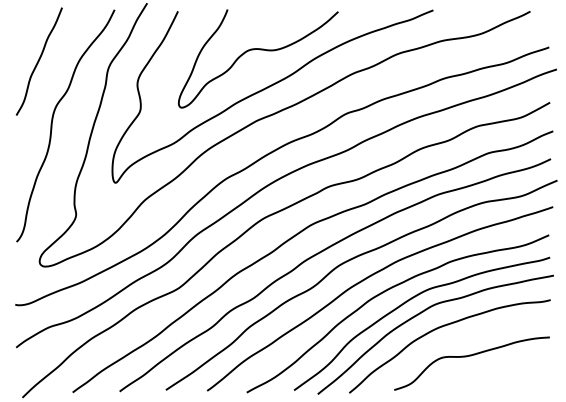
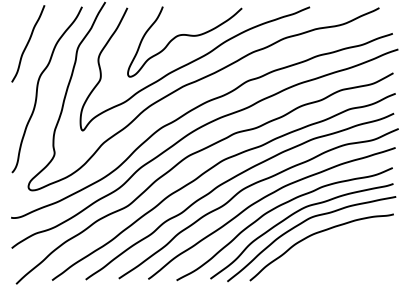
curve: (471, 356) -> (337, 254), removed

